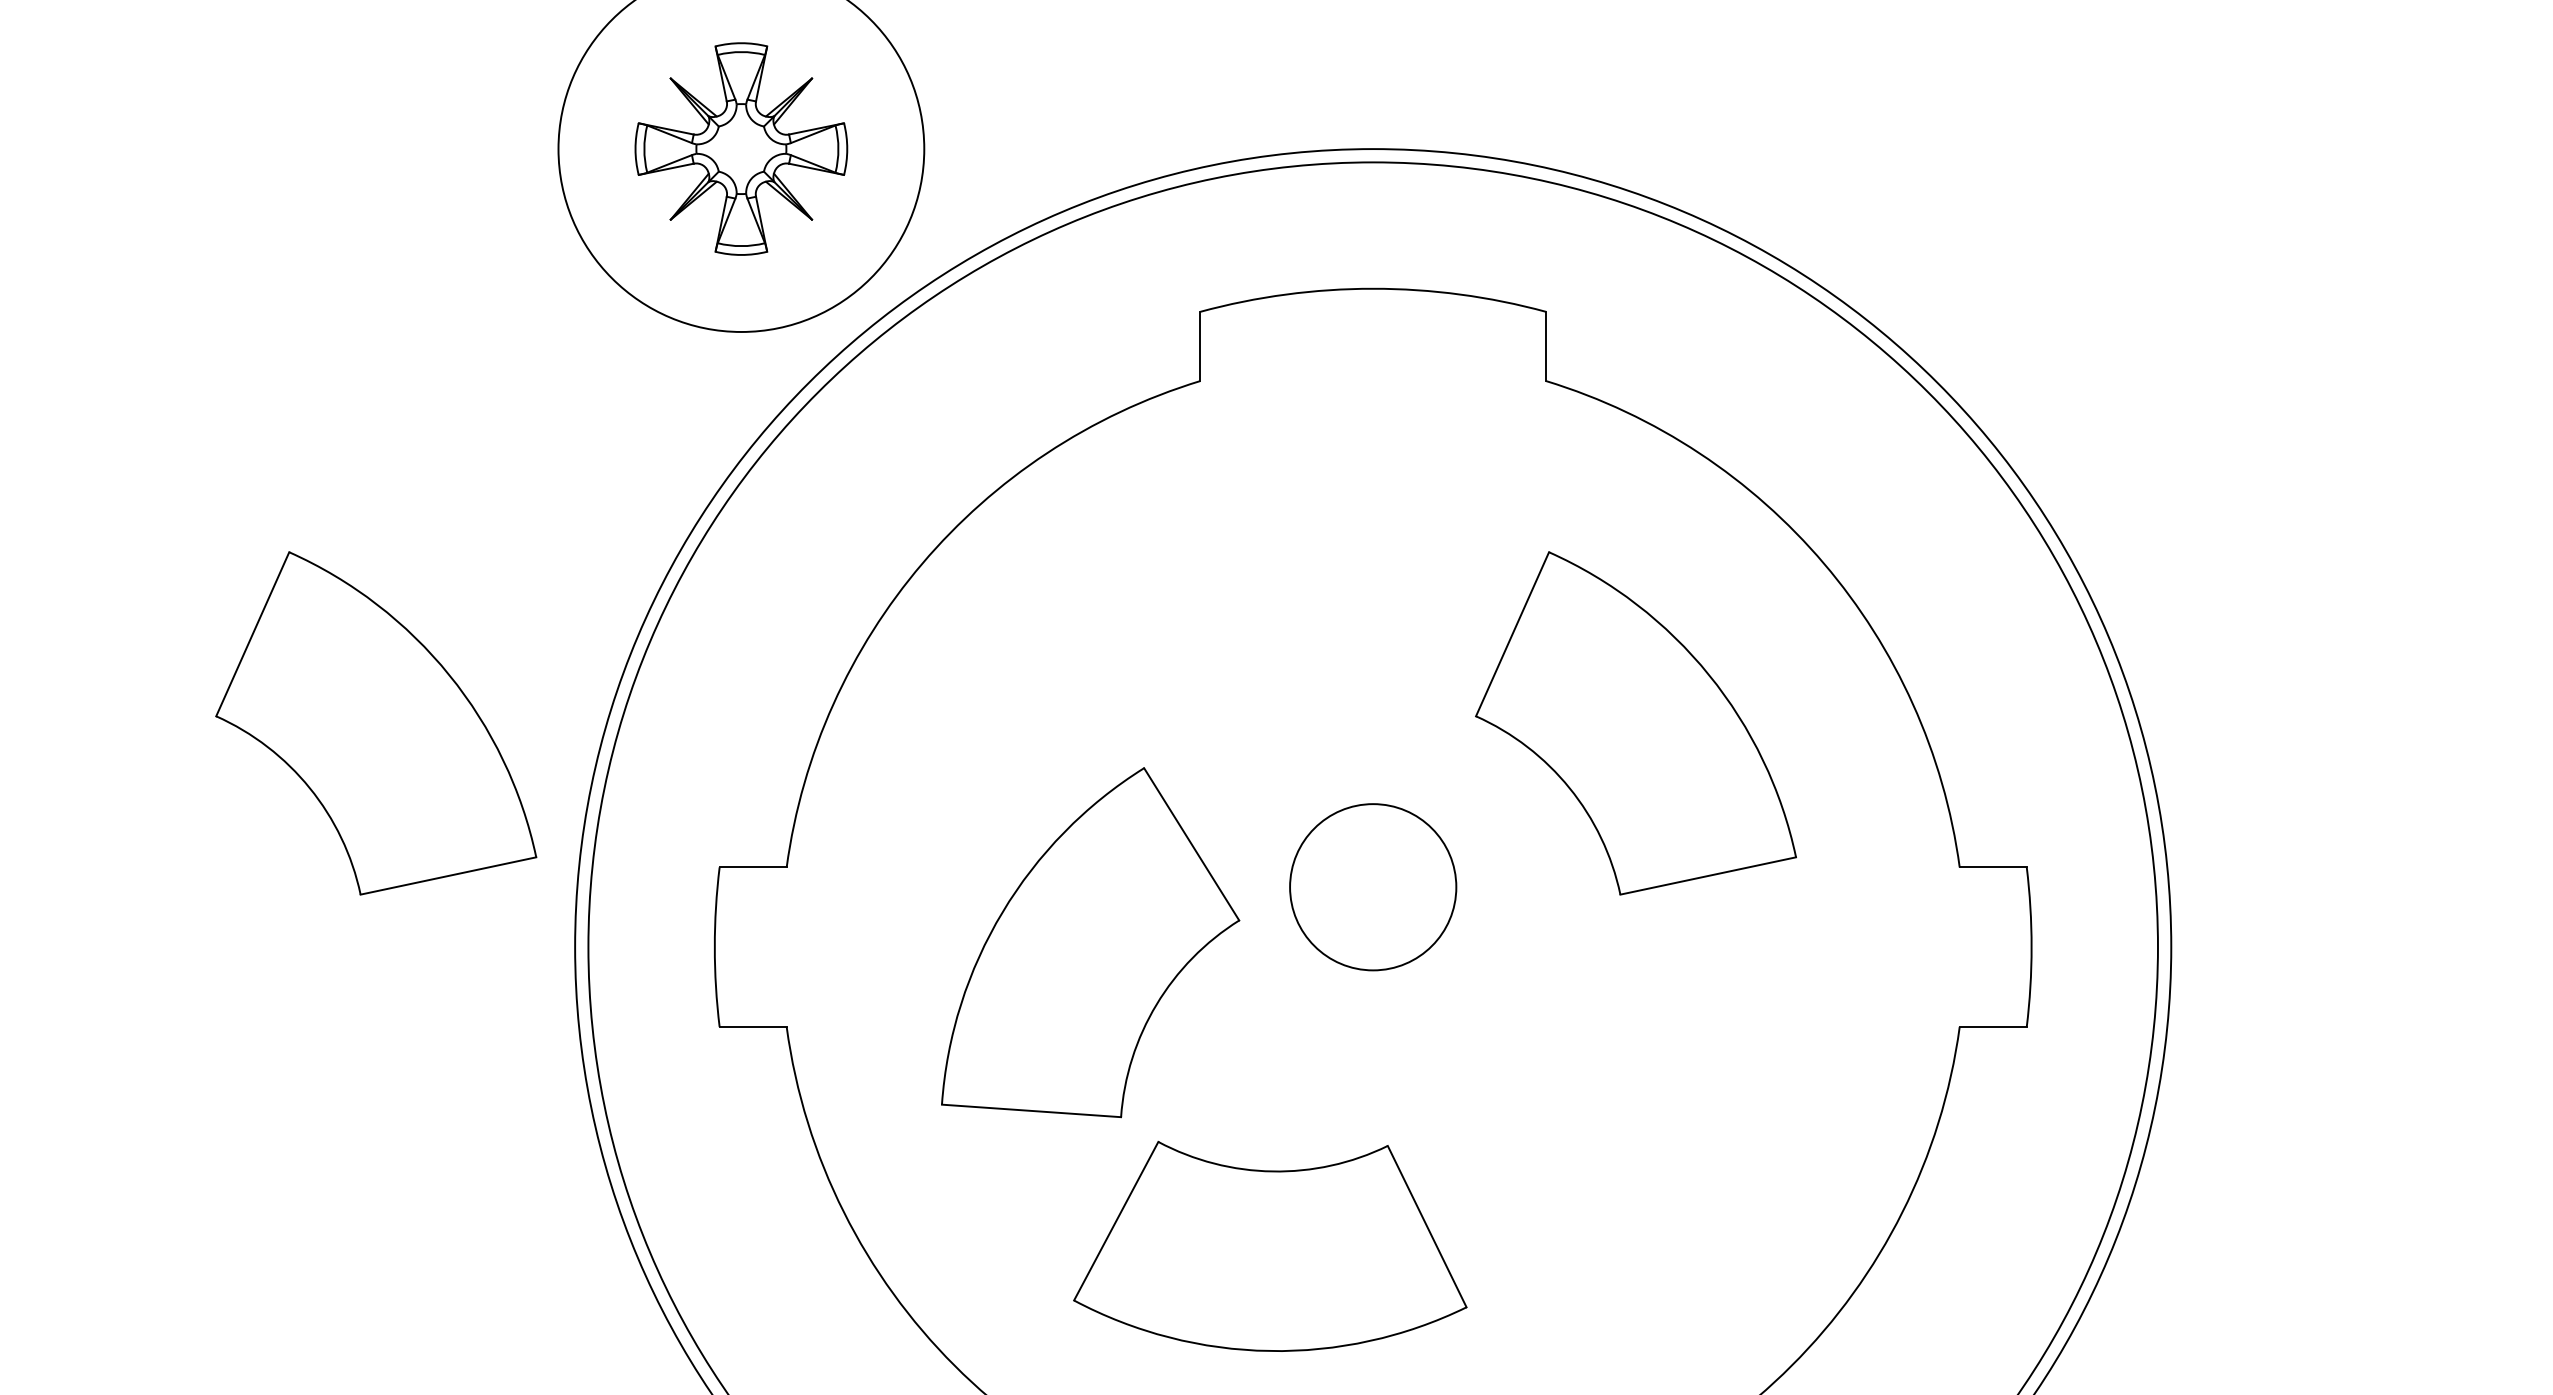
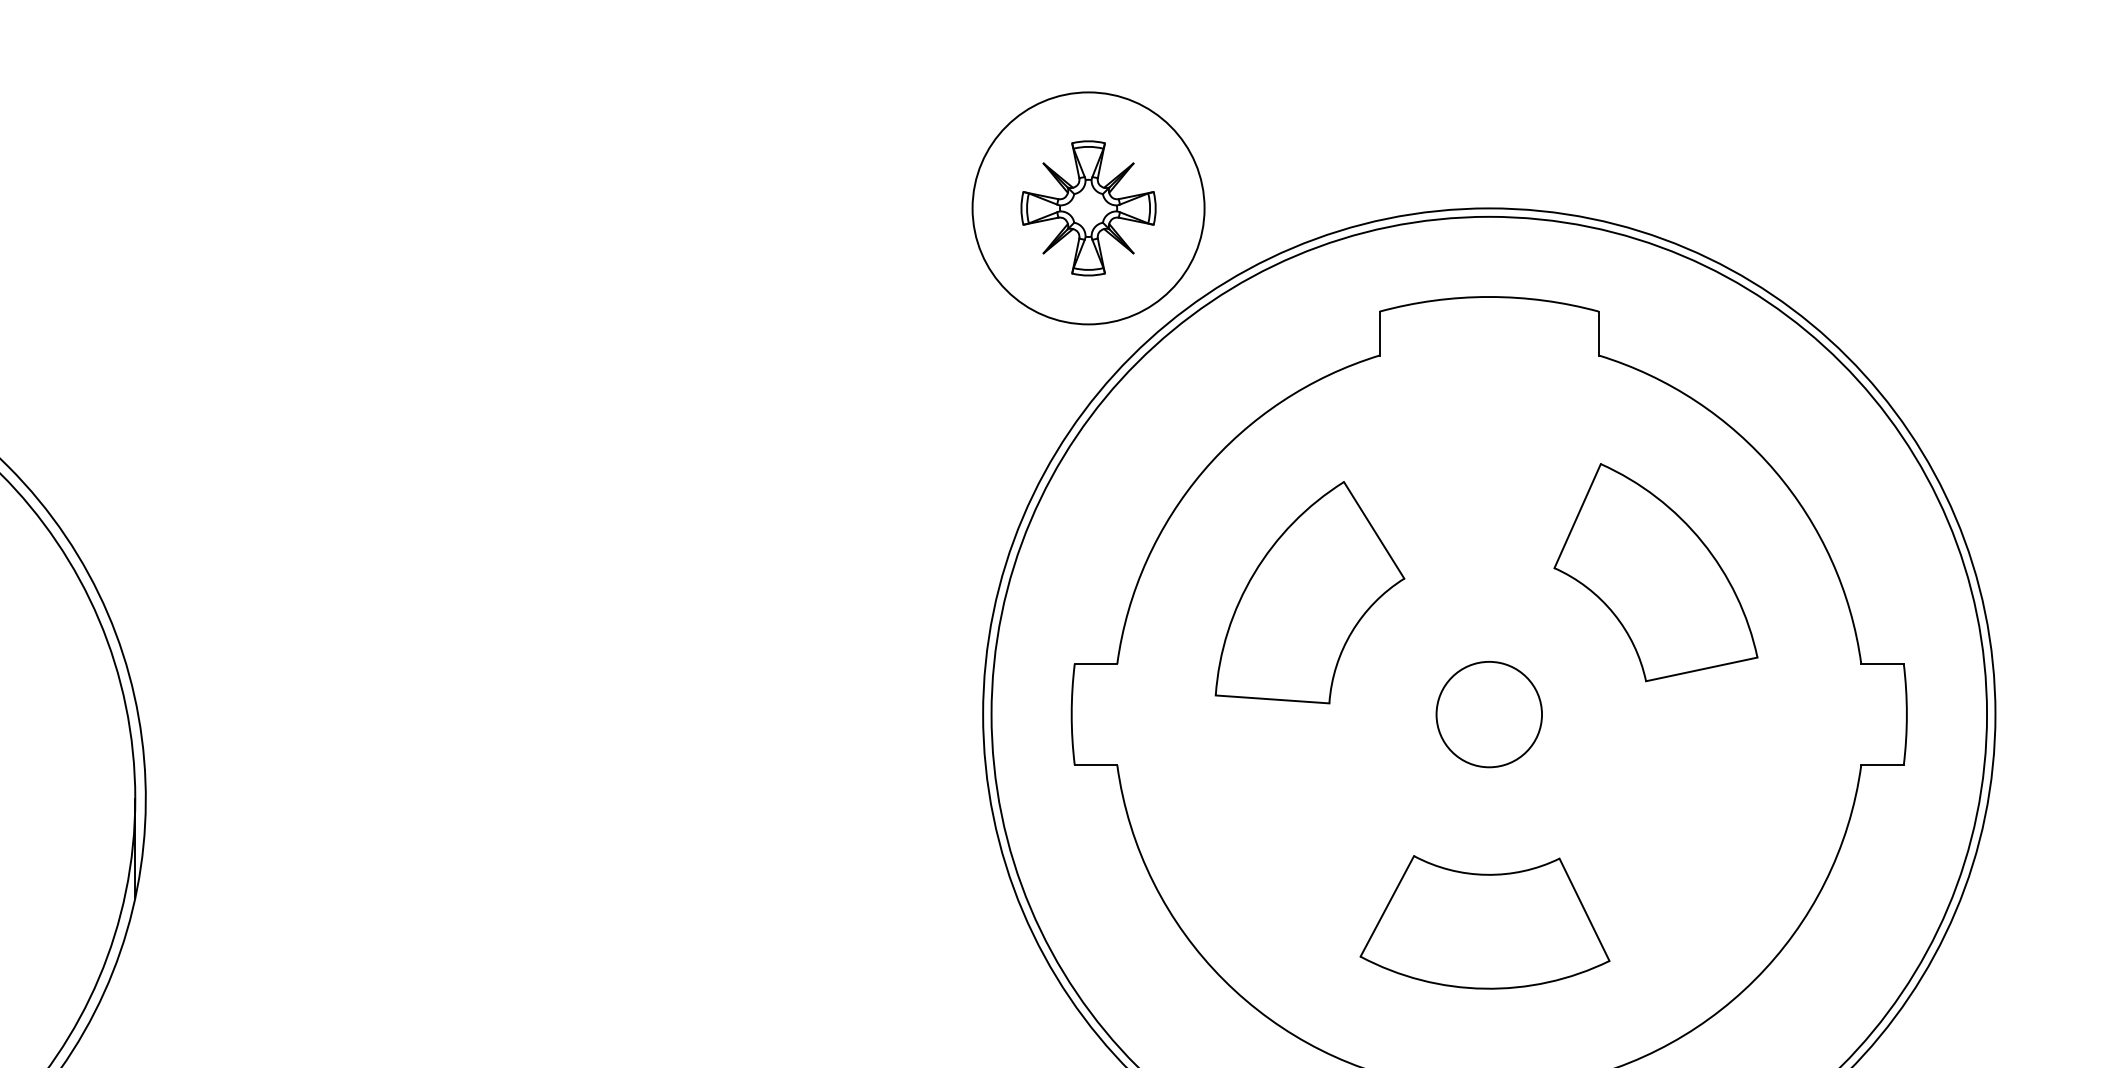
part: (375, 723) -> (856, 572), removed
circle: (1371, 887) -> (1488, 714), moved
part: (1089, 942) -> (1309, 592), moved
part: (1269, 1246) -> (1484, 922), moved

